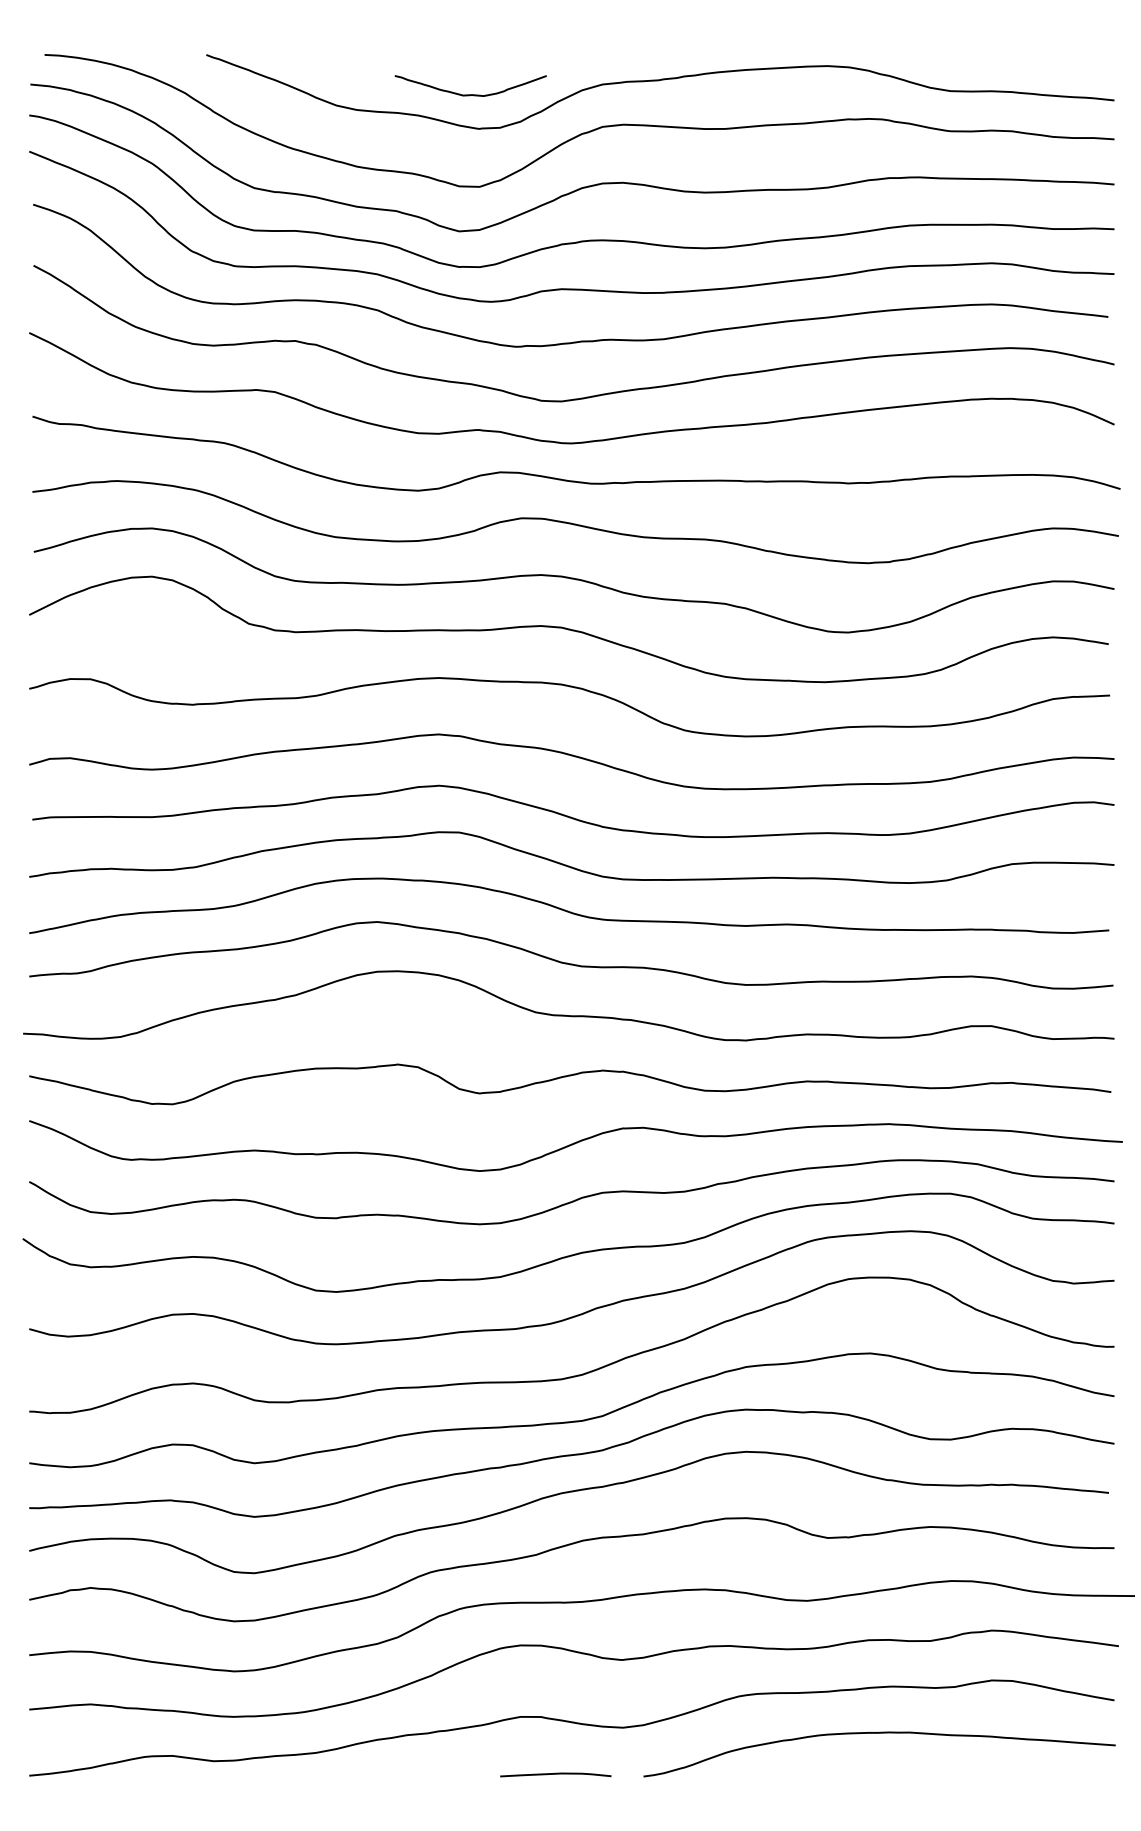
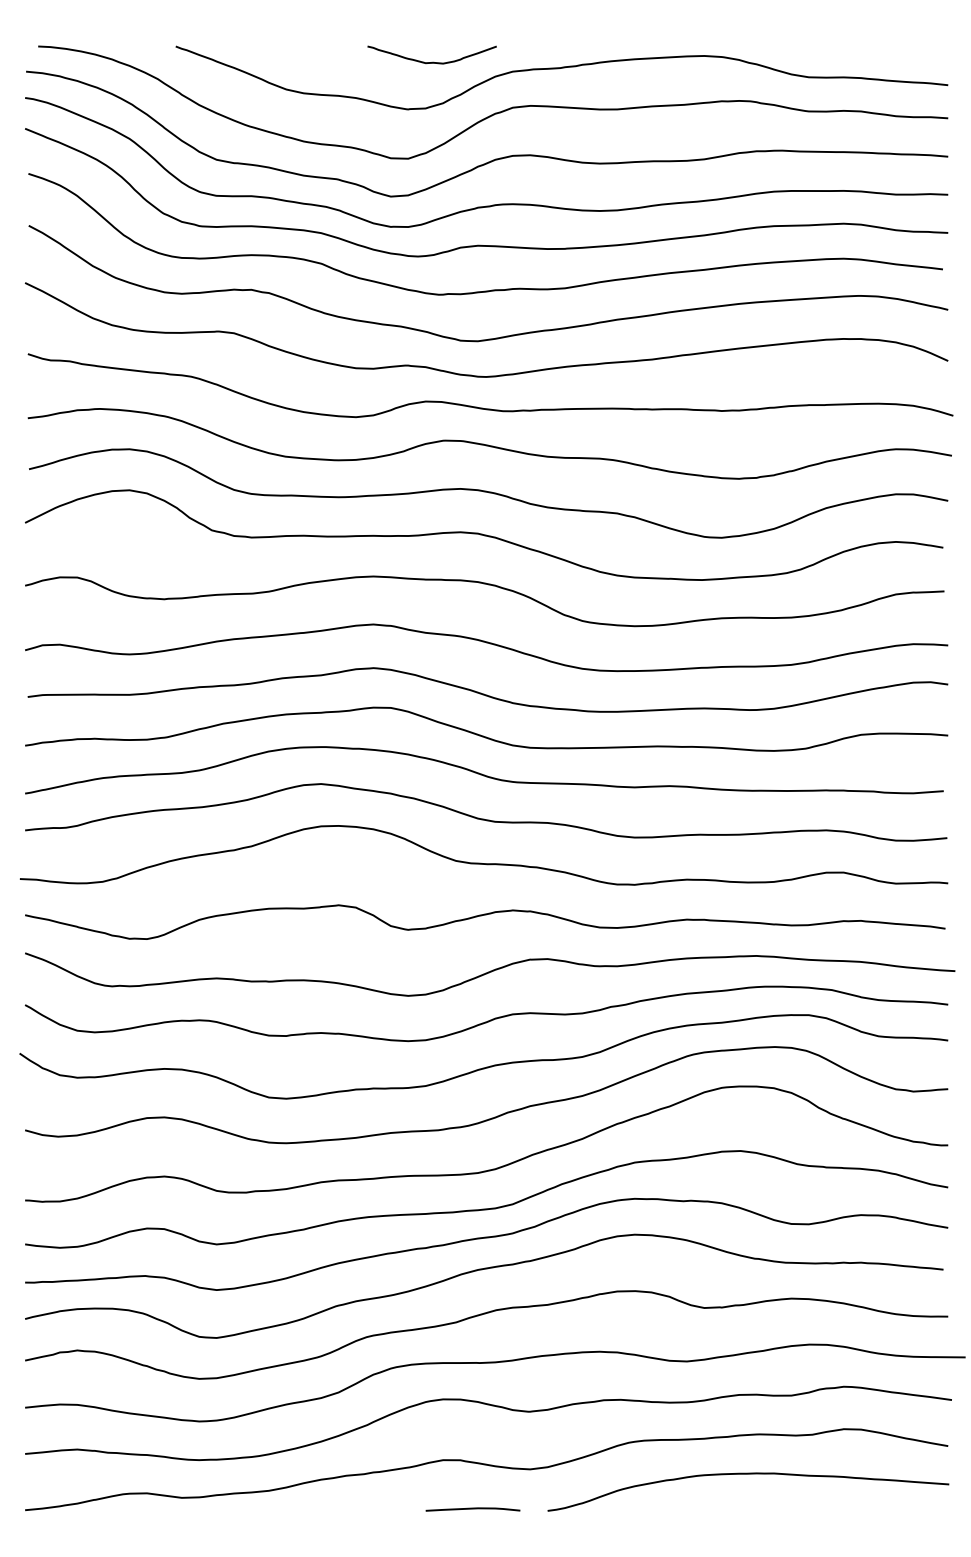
curve: (470, 94) -> (431, 62), moved

